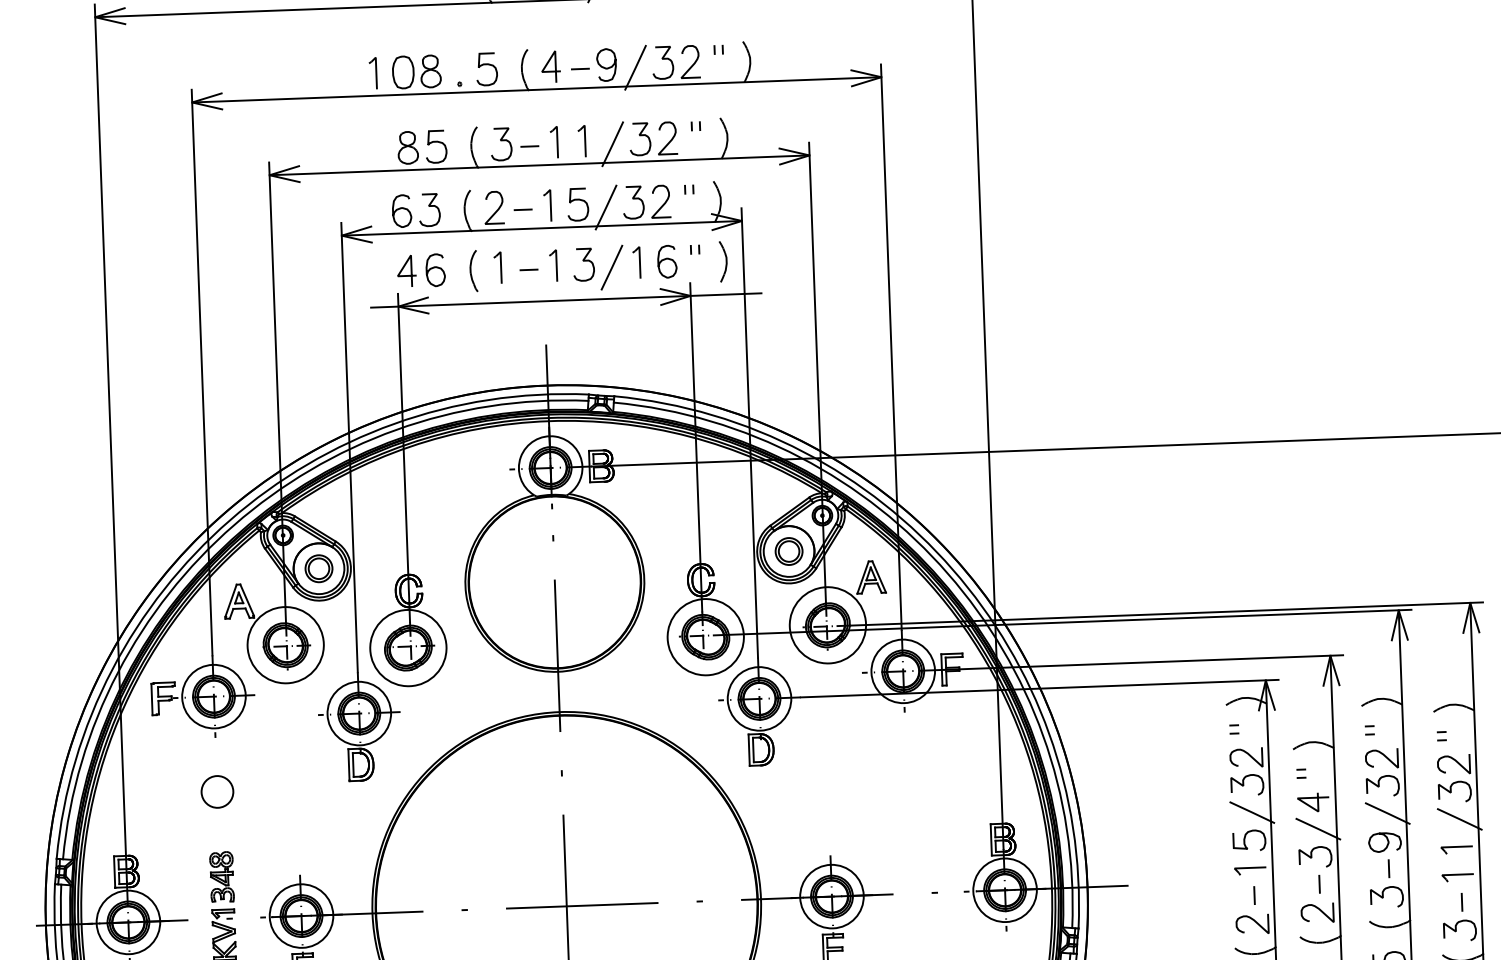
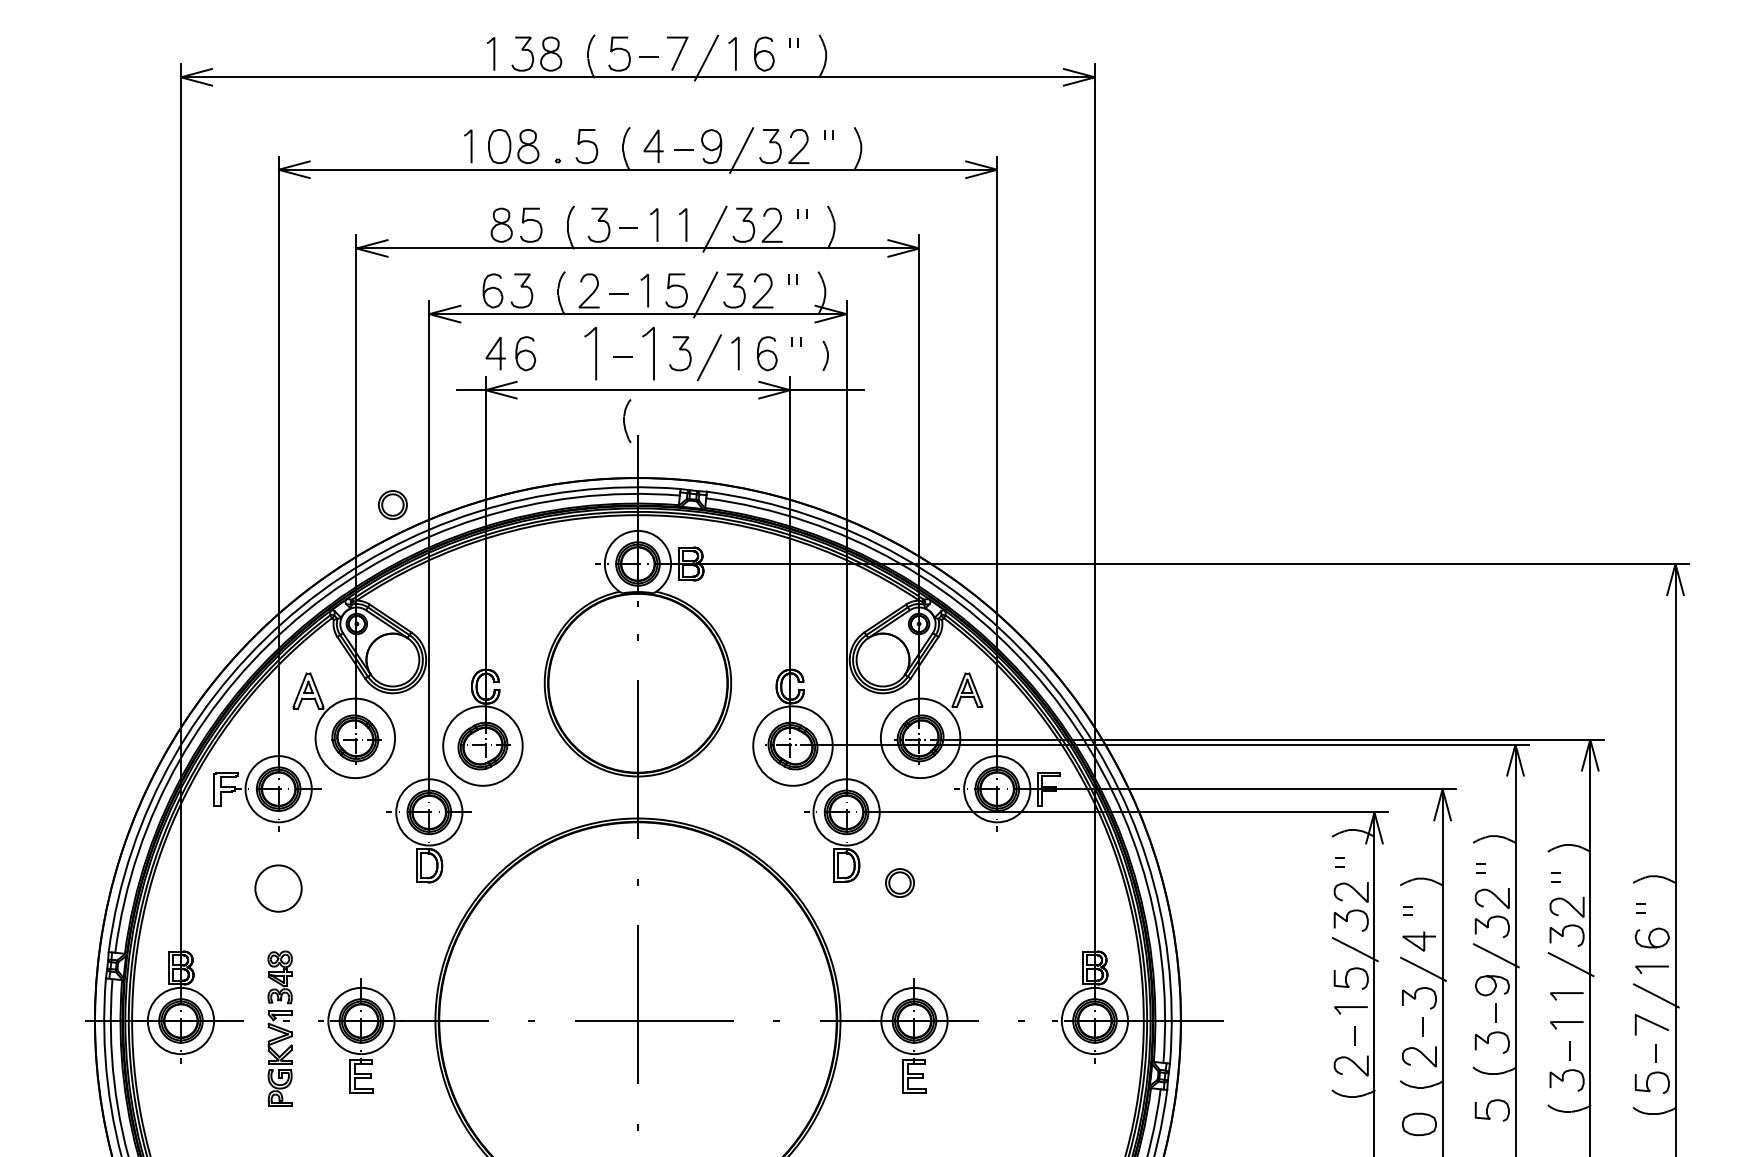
part: (723, 261) -> (825, 355), size x0.7
part: (553, 265) -> (648, 353), size x1.6
part: (497, 267) -> (590, 353), size x1.6
part: (473, 270) -> (627, 420), moved
part: (788, 550) -> (899, 882), moved
part: (318, 568) -> (392, 504), moved
circle: (217, 791) -> (278, 888), size x1.4

